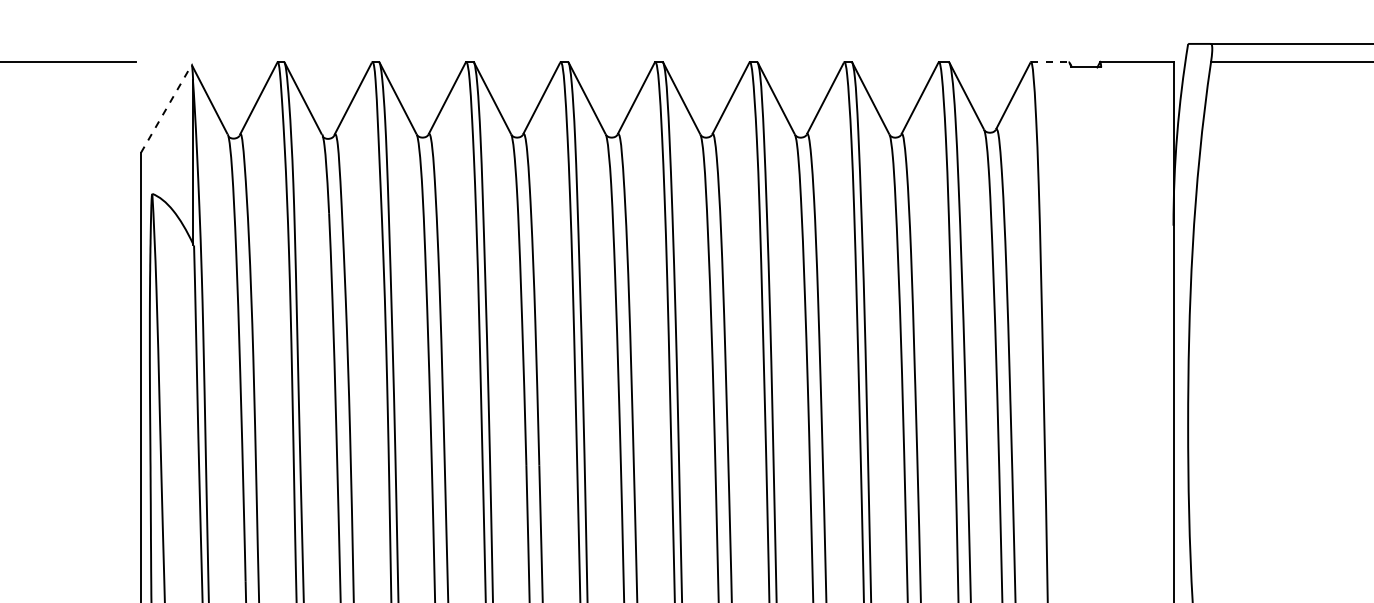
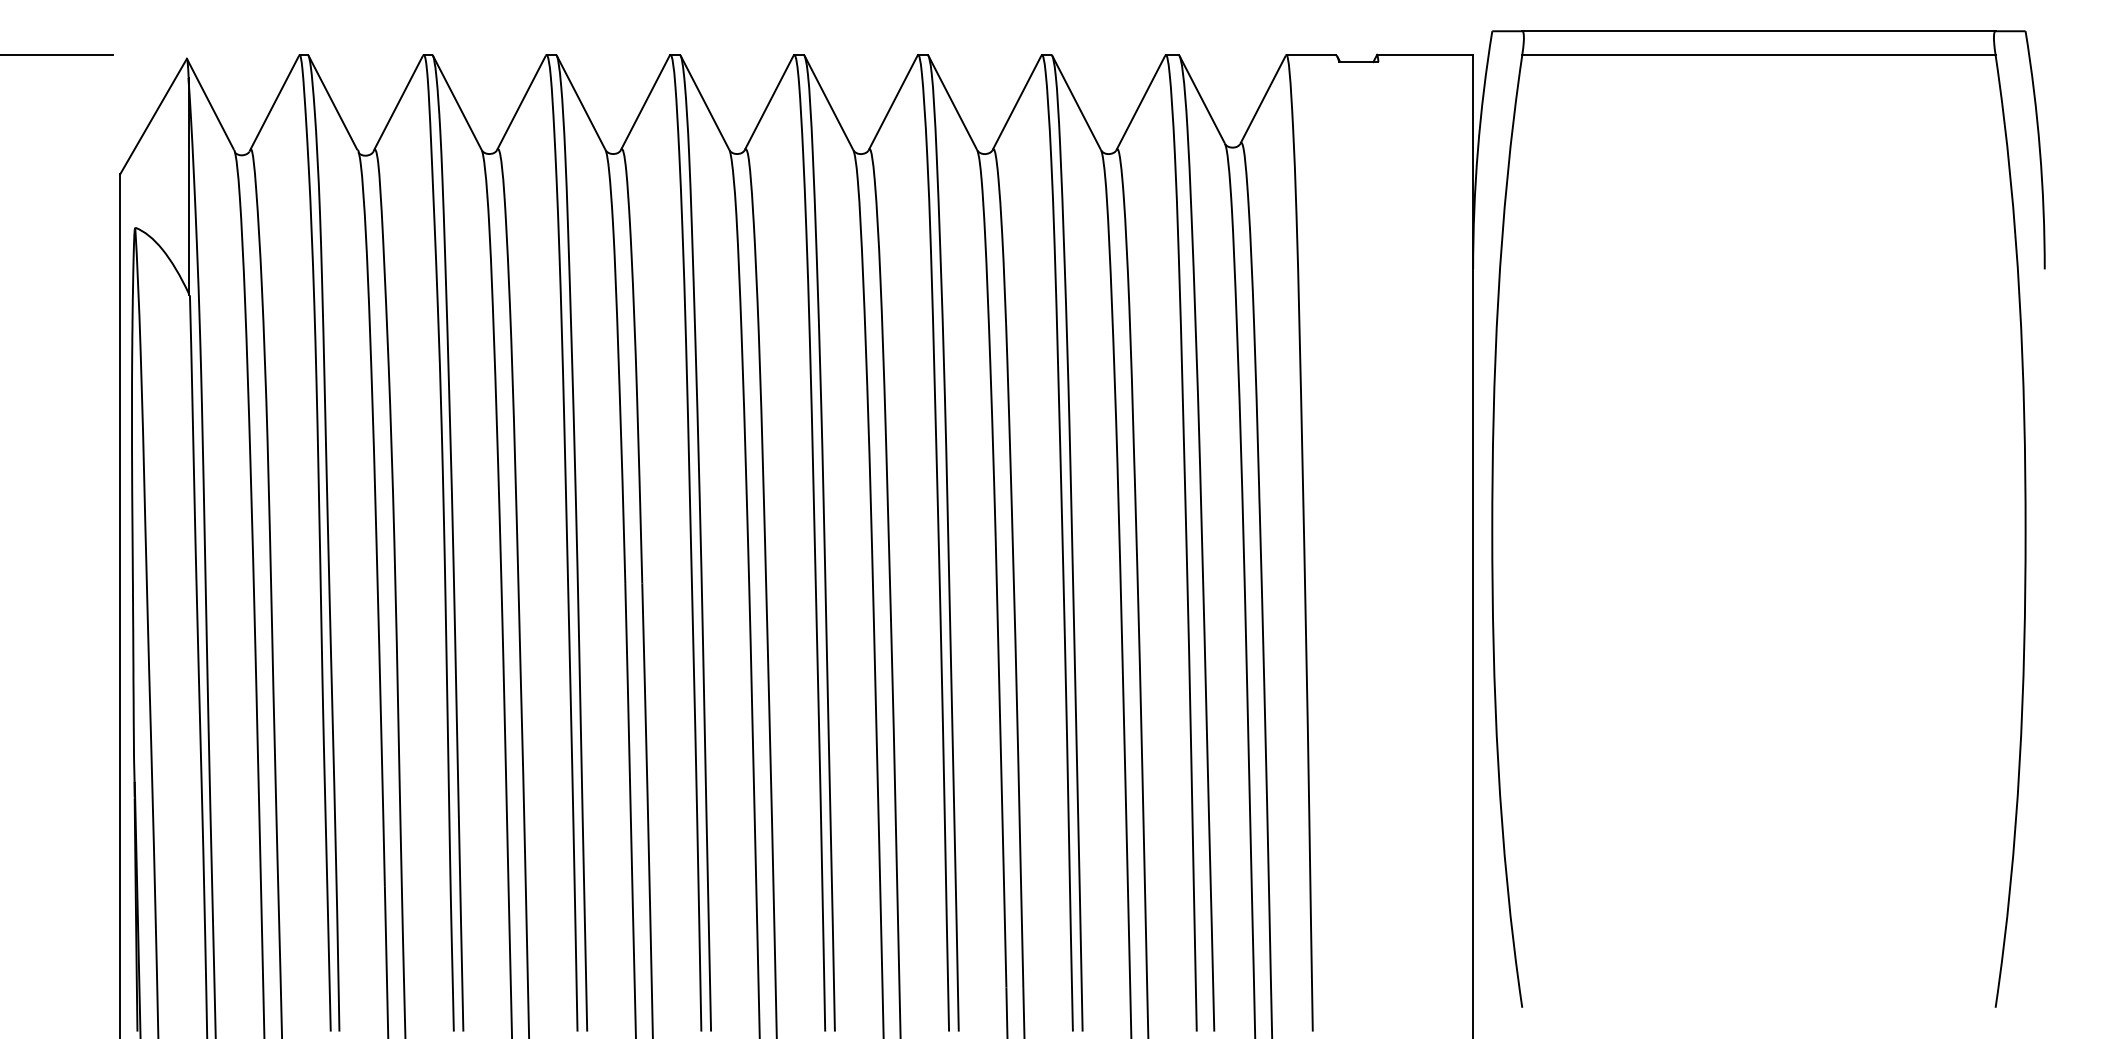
line: (1050, 62) -> (1311, 55), dashed -> solid
line: (166, 108) -> (153, 116), dashed -> solid

